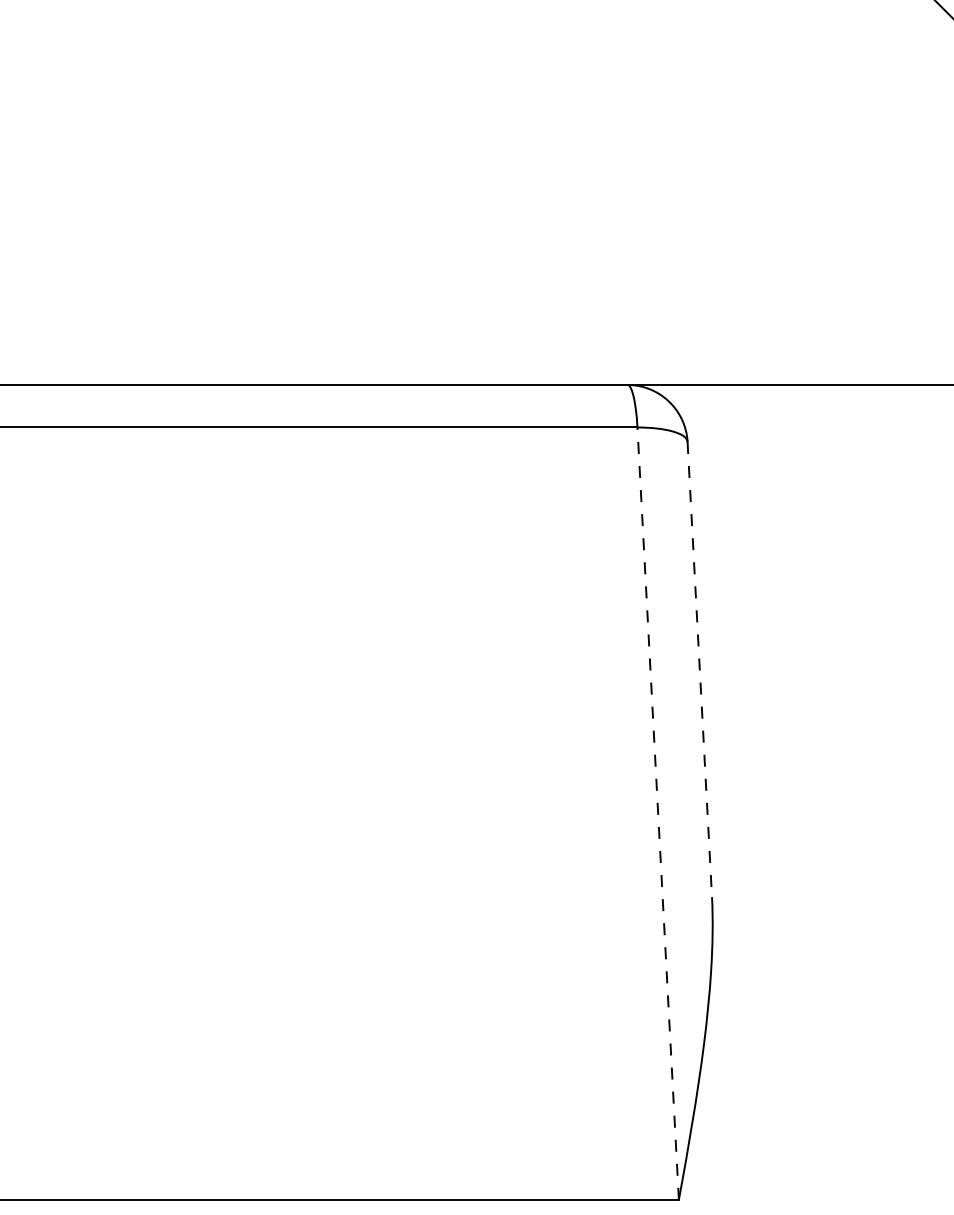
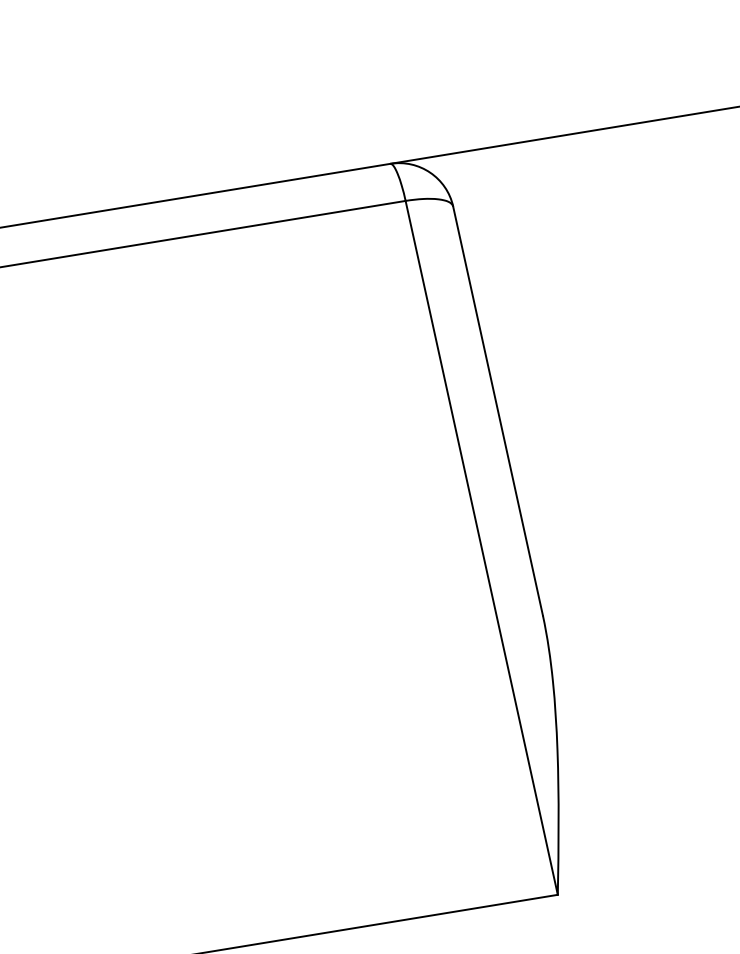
line: (699, 669) -> (497, 411), dashed -> solid
line: (658, 813) -> (481, 547), dashed -> solid

